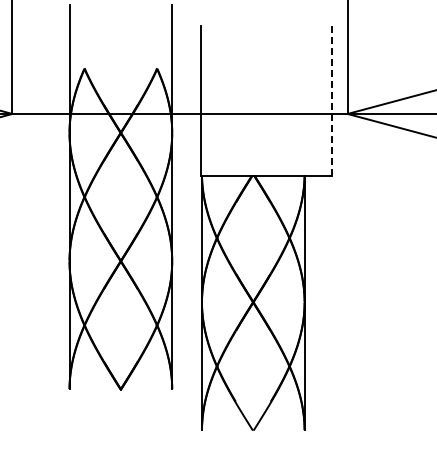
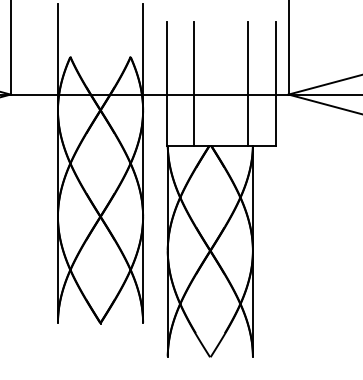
line: (234, 100) -> (194, 83), added
line: (299, 100) -> (248, 83), added
line: (331, 100) -> (275, 83), dashed -> solid

